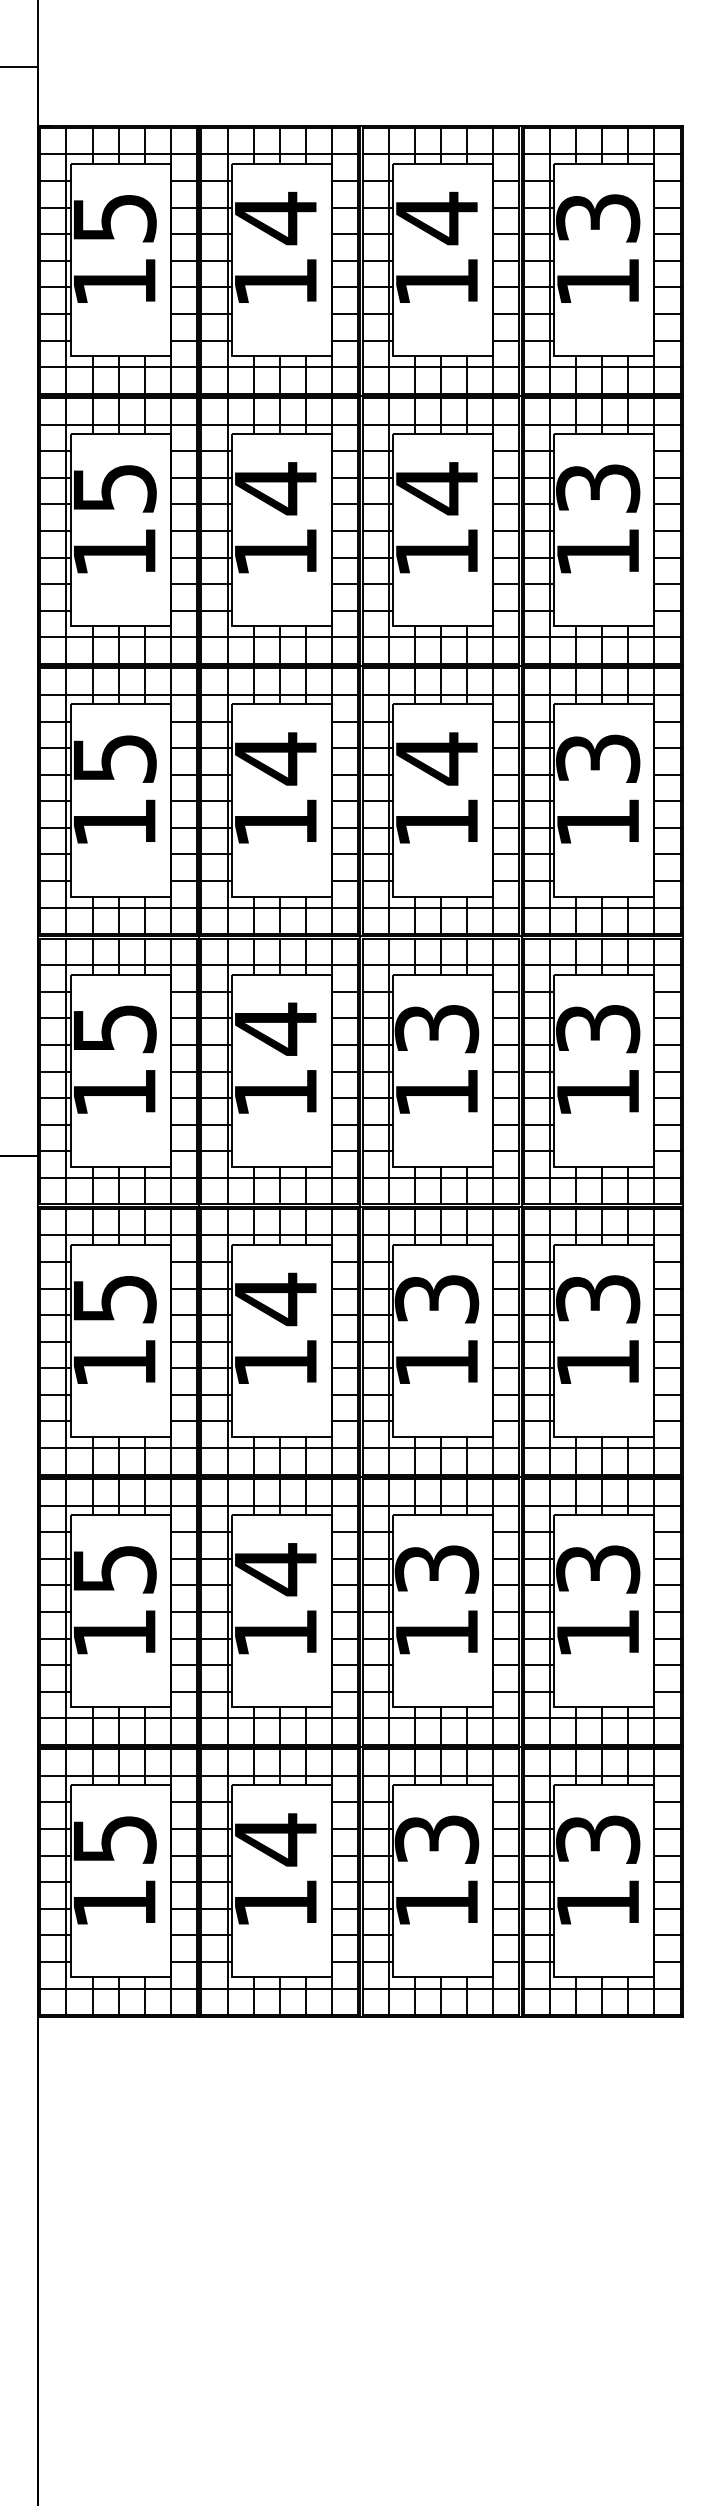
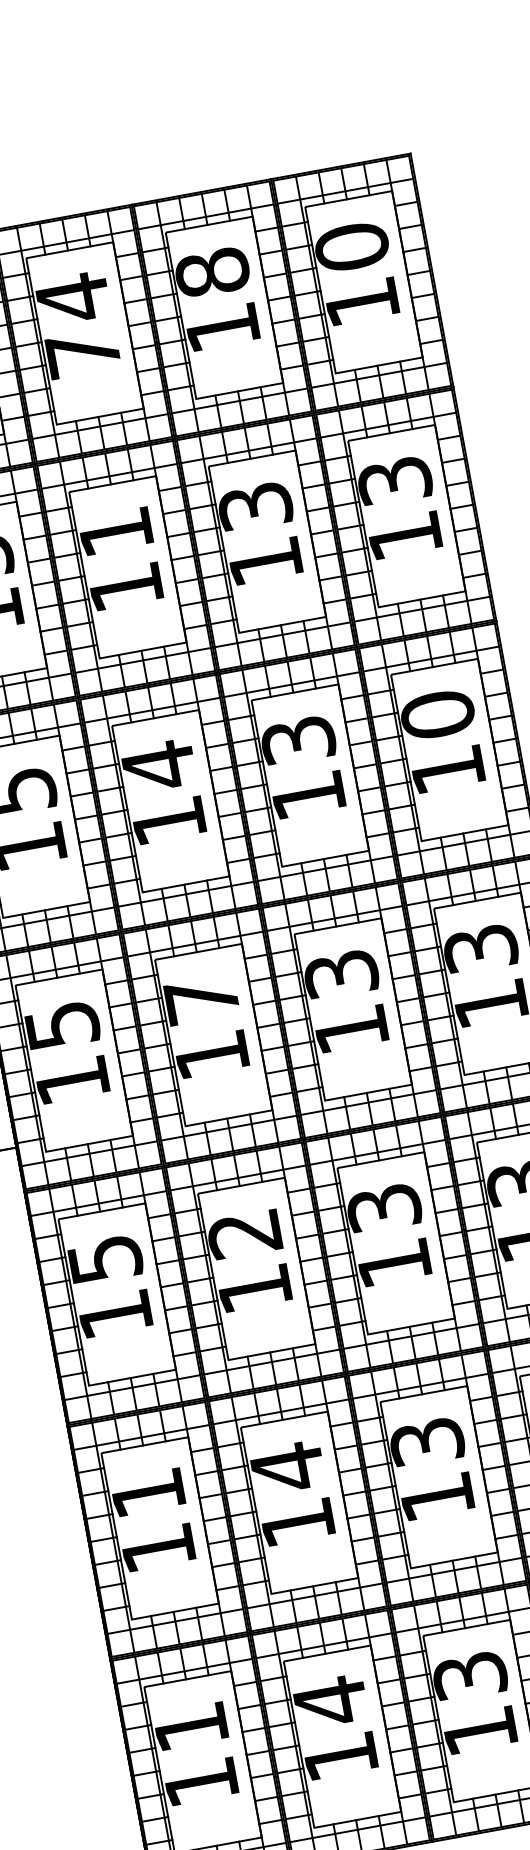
text: (436, 218) -> (212, 273), 14 -> 18
text: (598, 218) -> (352, 247), 13 -> 10
text: (275, 281) -> (82, 353), 14 -> 74
text: (275, 488) -> (115, 532), 14 -> 11
text: (436, 488) -> (255, 506), 14 -> 13
text: (436, 758) -> (297, 740), 14 -> 13
text: (598, 758) -> (438, 714), 13 -> 10
text: (275, 1028) -> (201, 999), 14 -> 17
text: (274, 1299) -> (243, 1234), 14 -> 12
text: (115, 1569) -> (148, 1493), 15 -> 11
text: (115, 1839) -> (191, 1726), 15 -> 11

